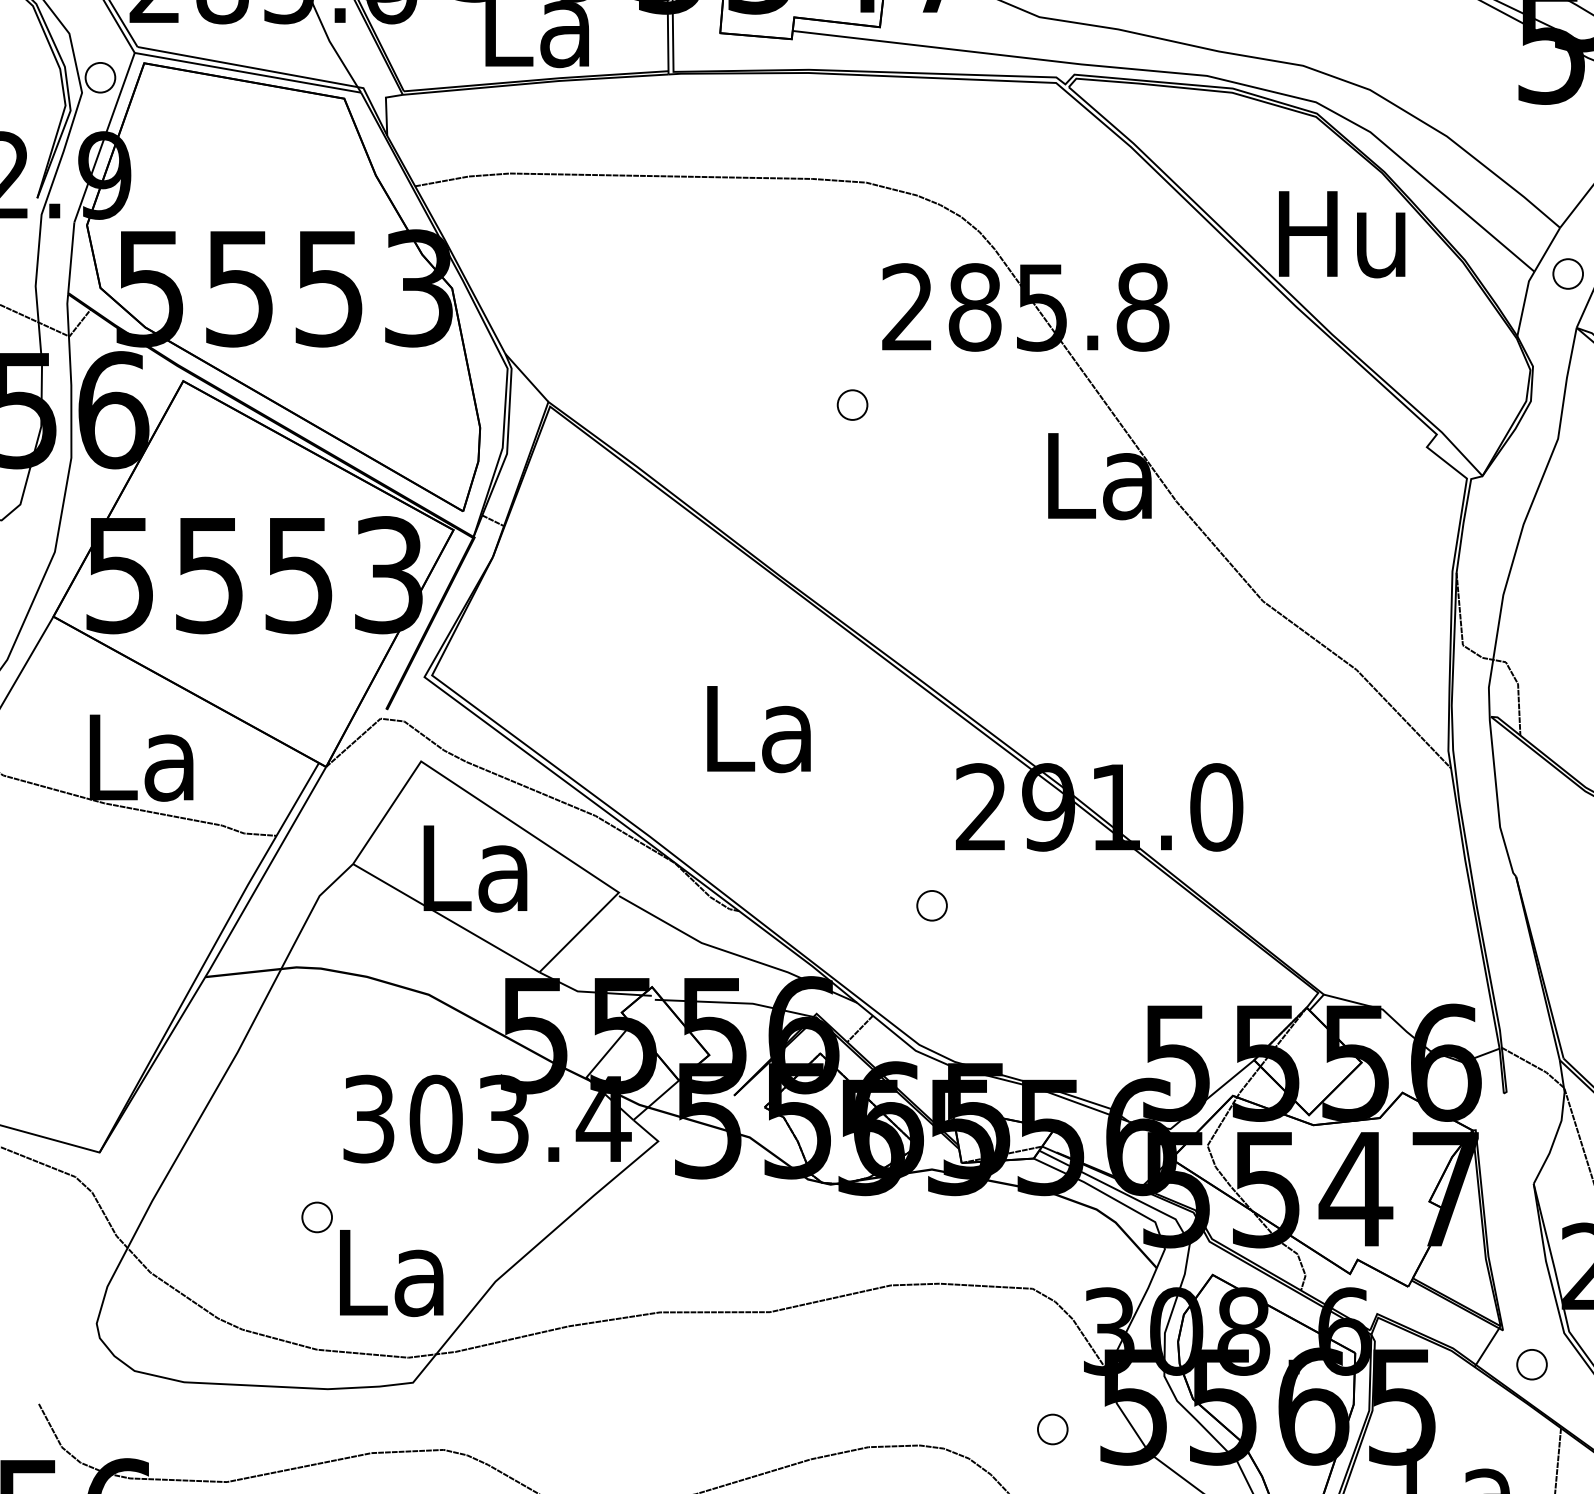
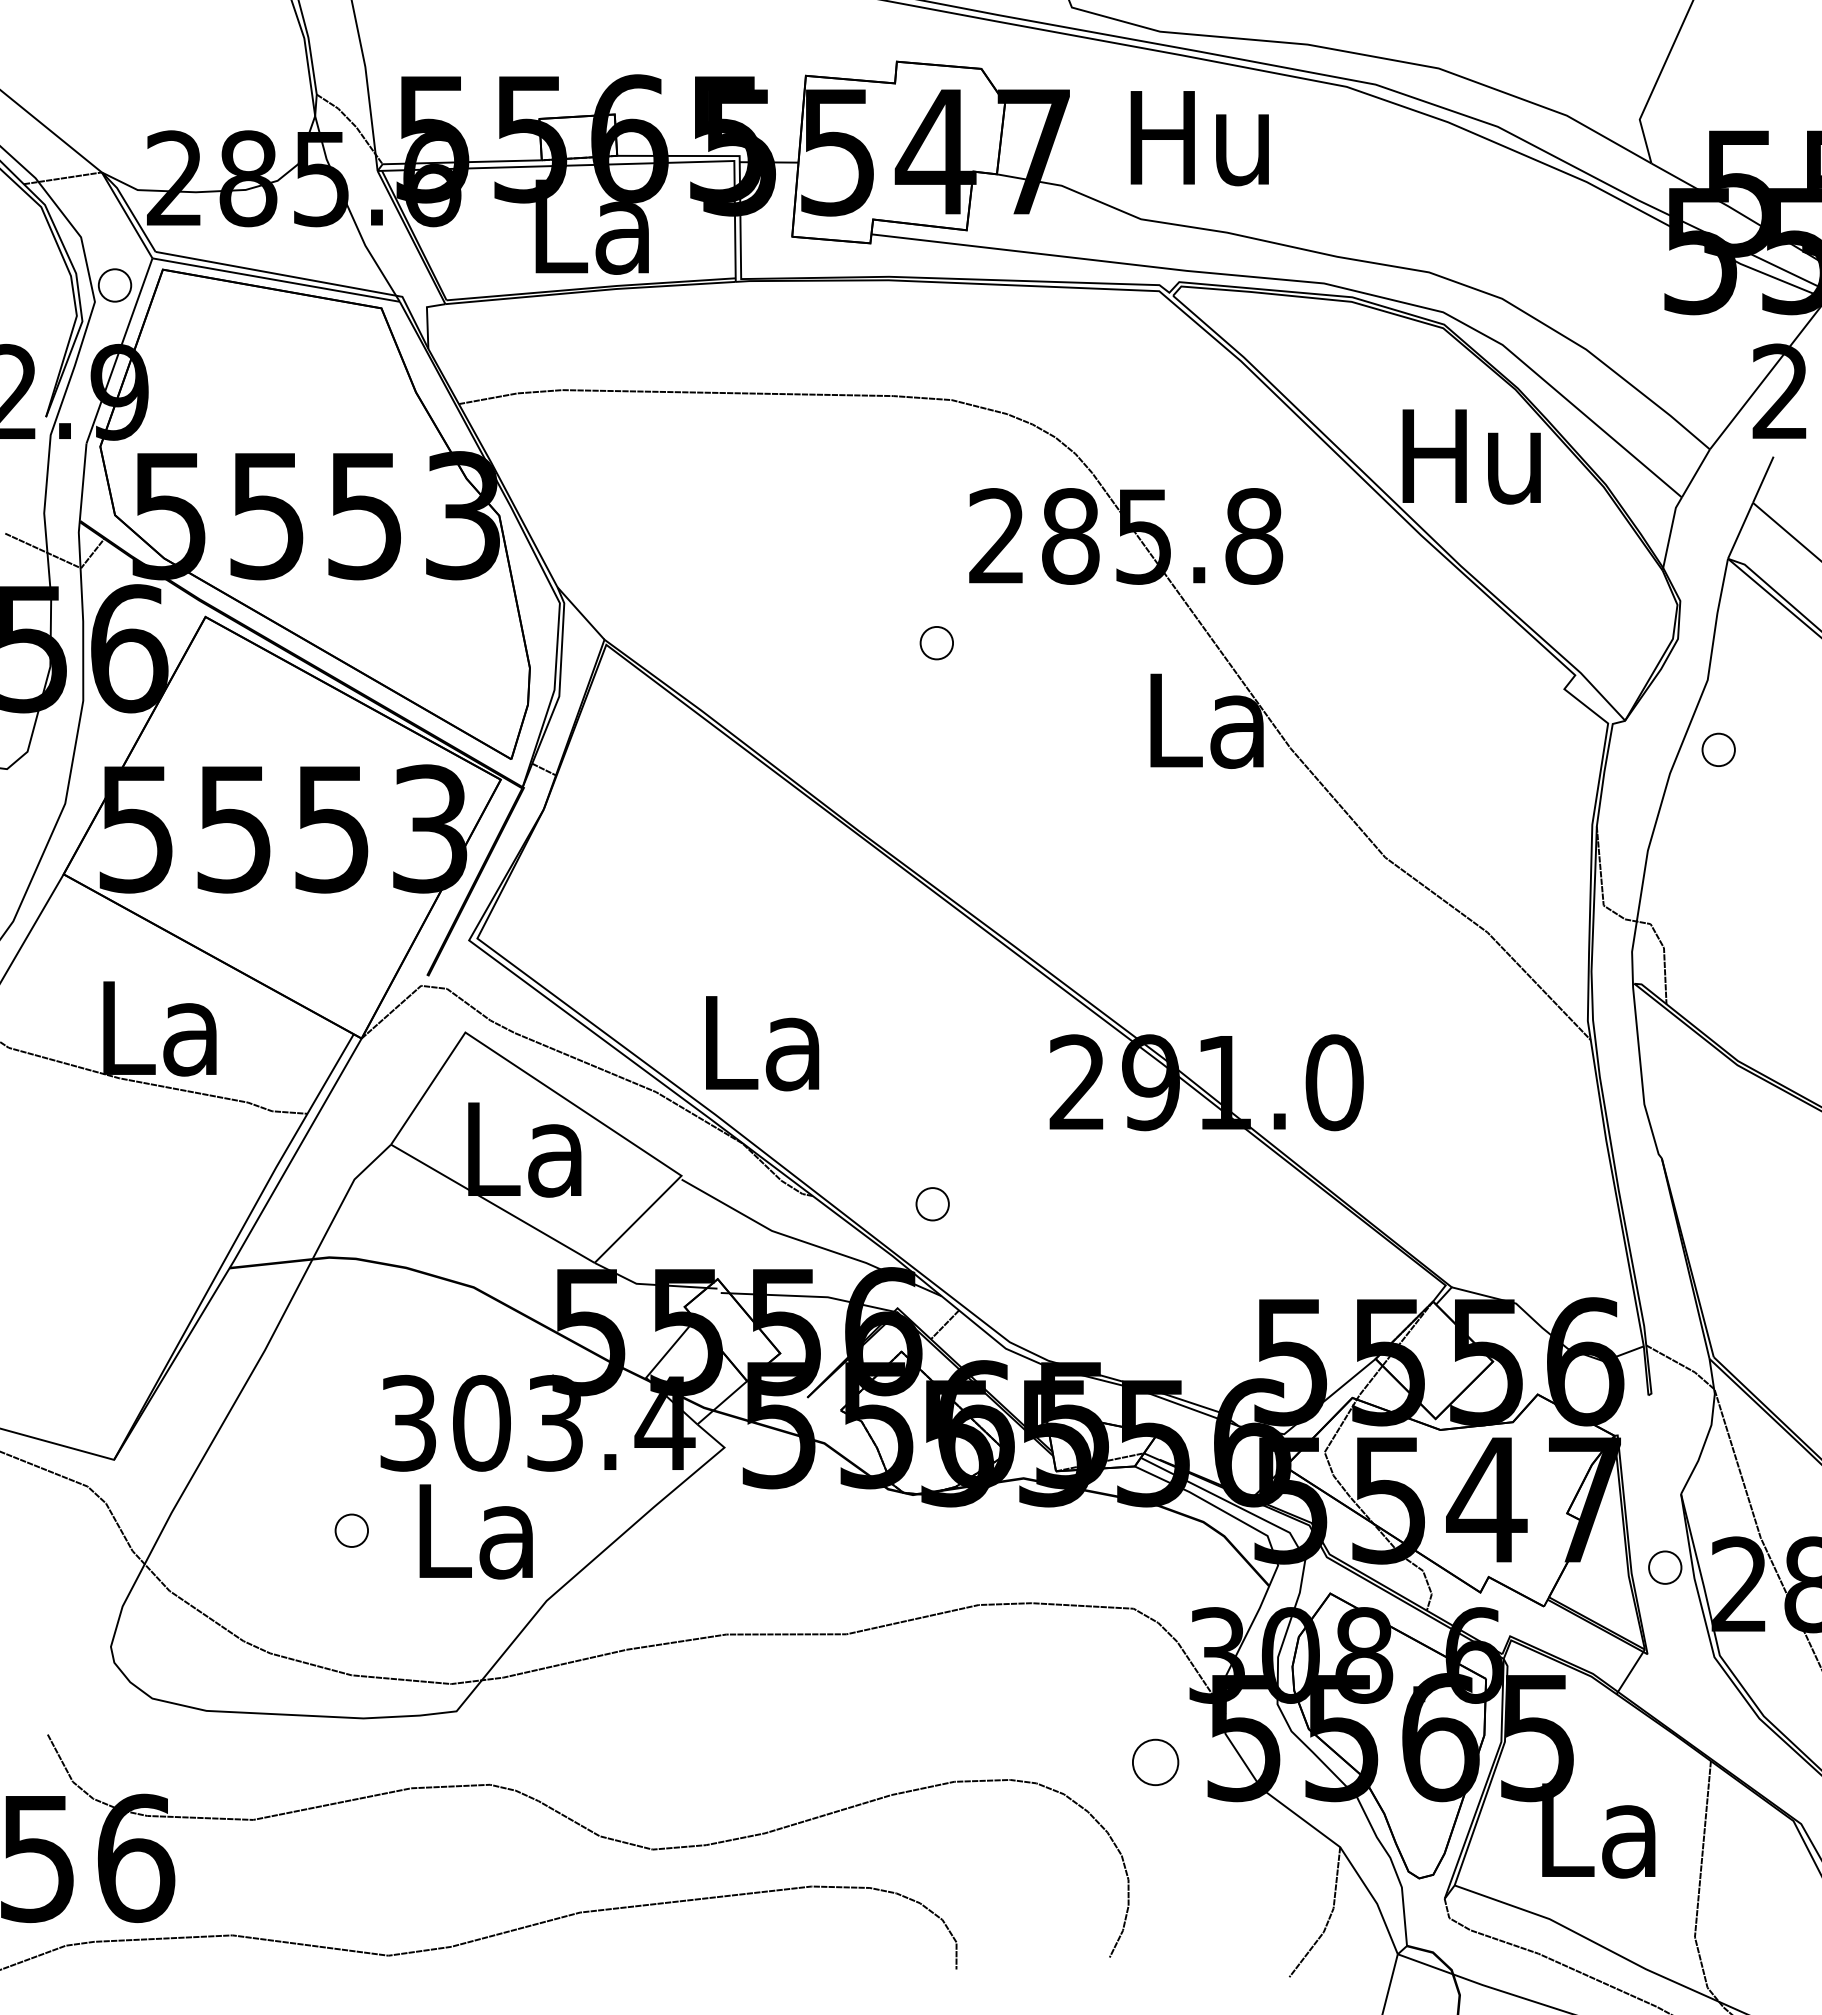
part: (1567, 273) -> (1718, 749), moved
text: (758, 729) -> (762, 1043), moved
part: (931, 906) -> (932, 1204), moved
text: (391, 1273) -> (475, 1531), moved
part: (1532, 1364) -> (1665, 1567), moved
part: (1052, 1429) -> (1155, 1762), size x1.4

